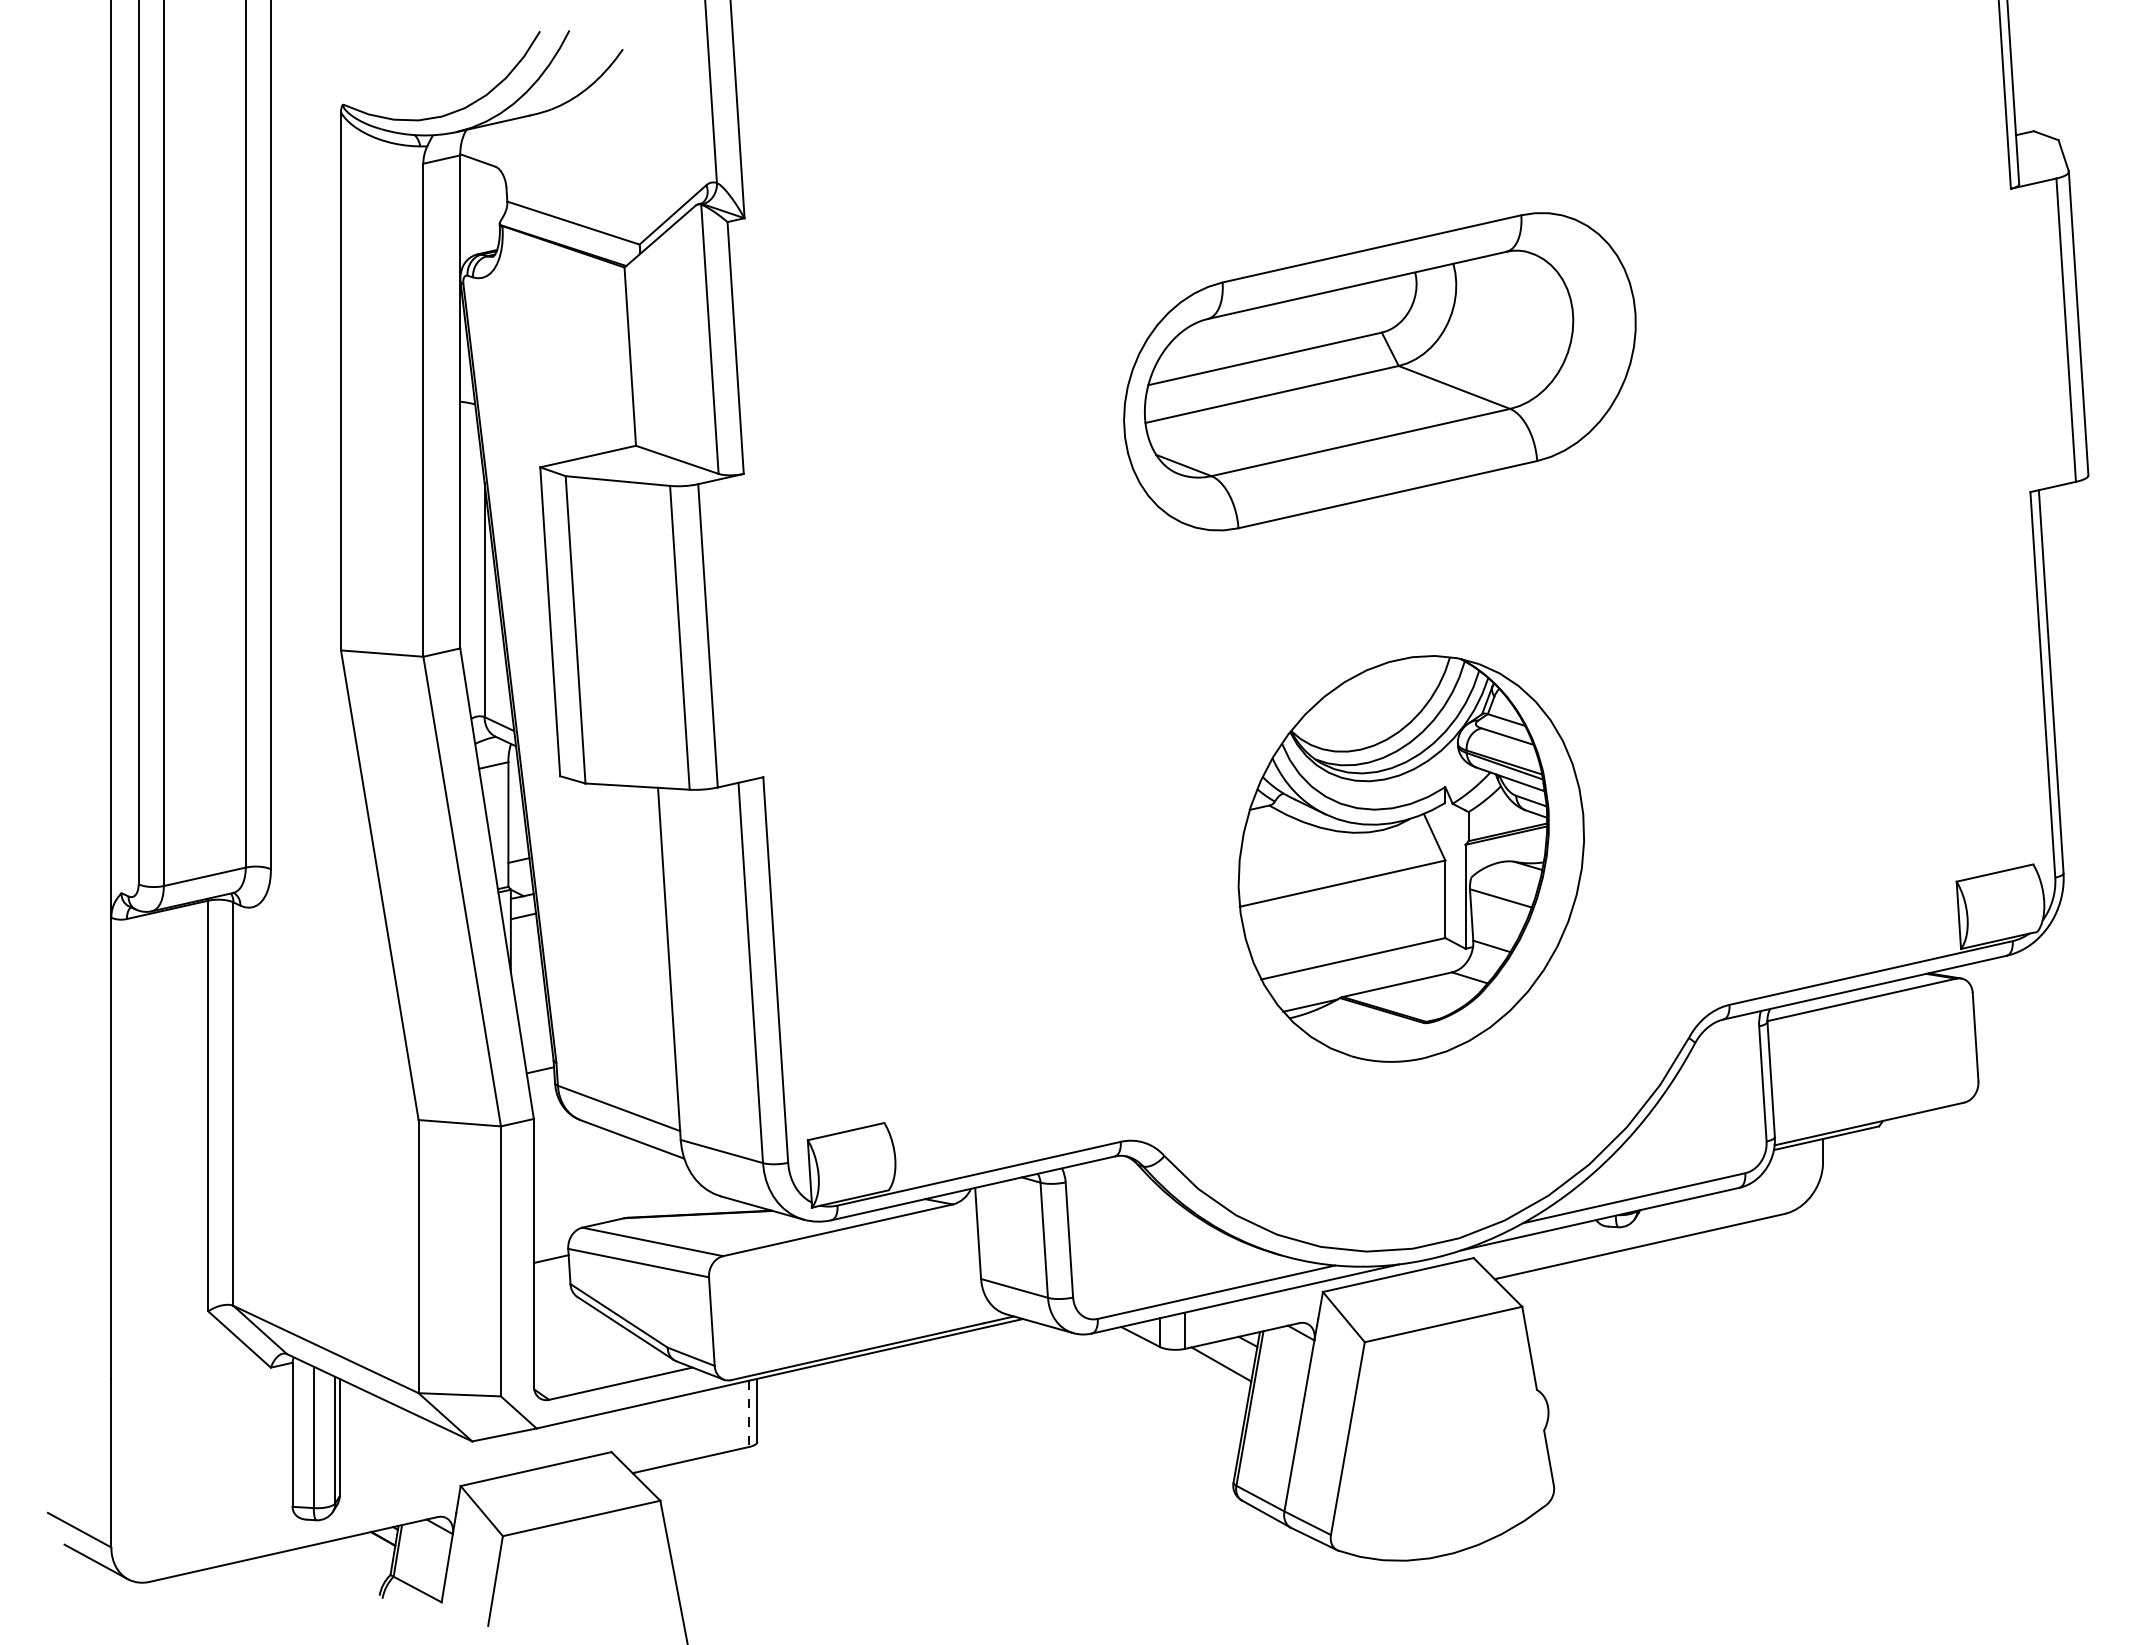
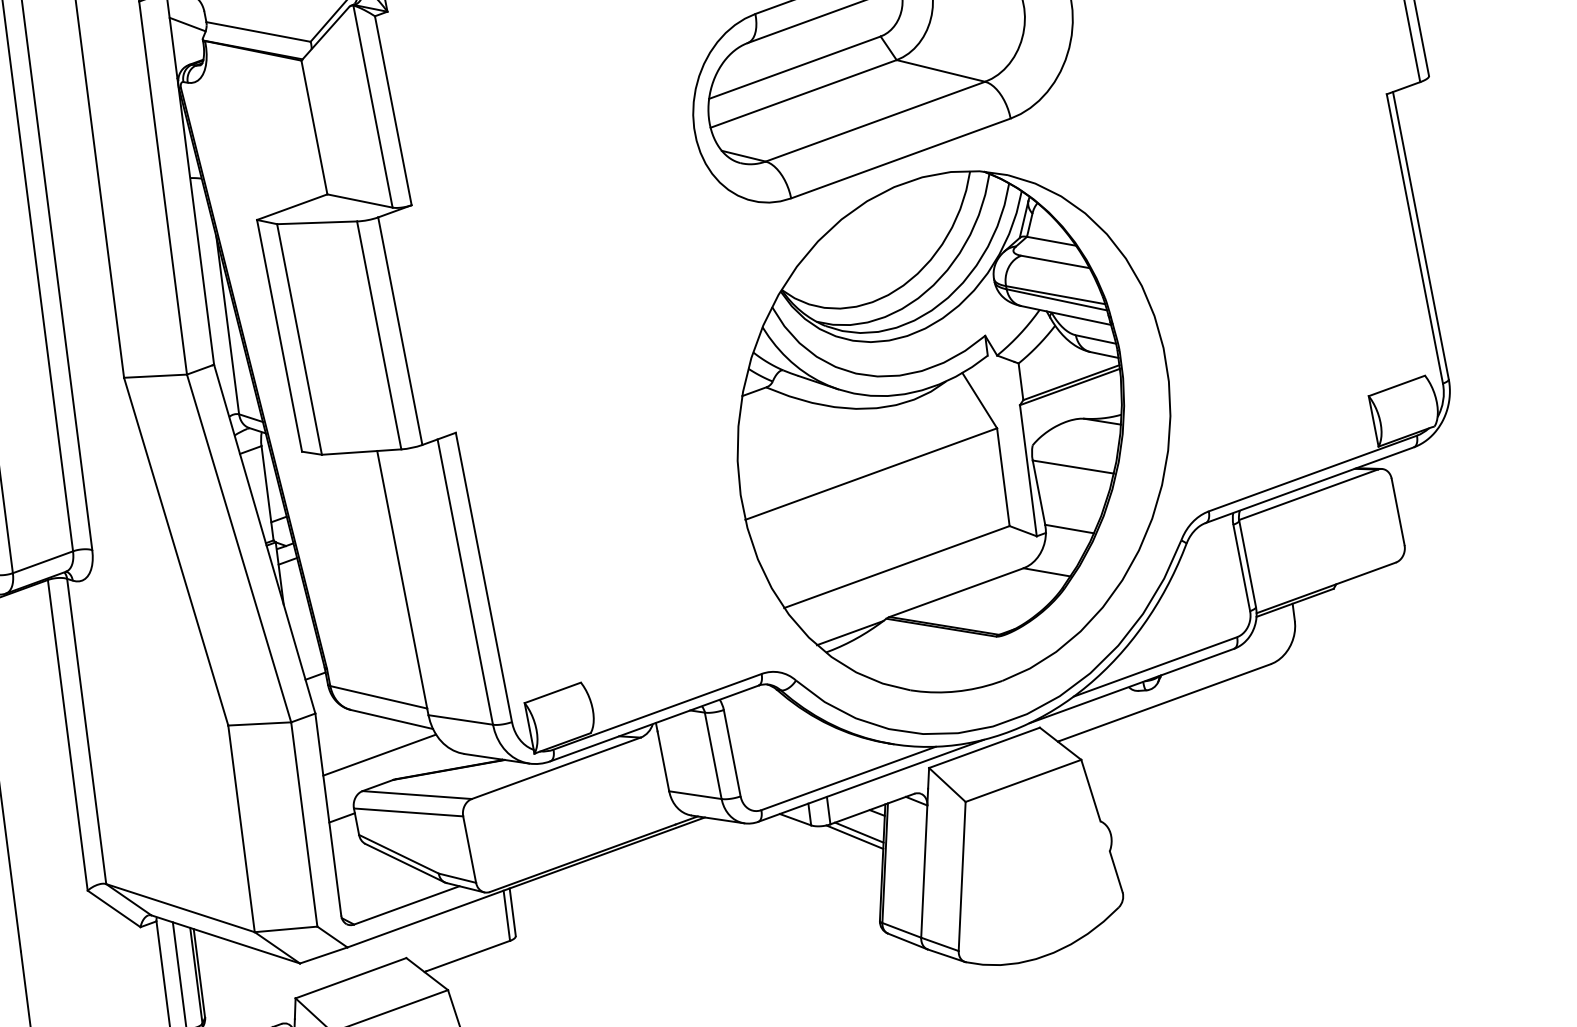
line: (482, 201) -> (187, 24), added
part: (1411, 858) -> (954, 431), size x1.67
line: (610, 1183) -> (379, 754), added
line: (1214, 1369) -> (854, 837), added
line: (749, 1414) -> (507, 916), dashed -> solid

